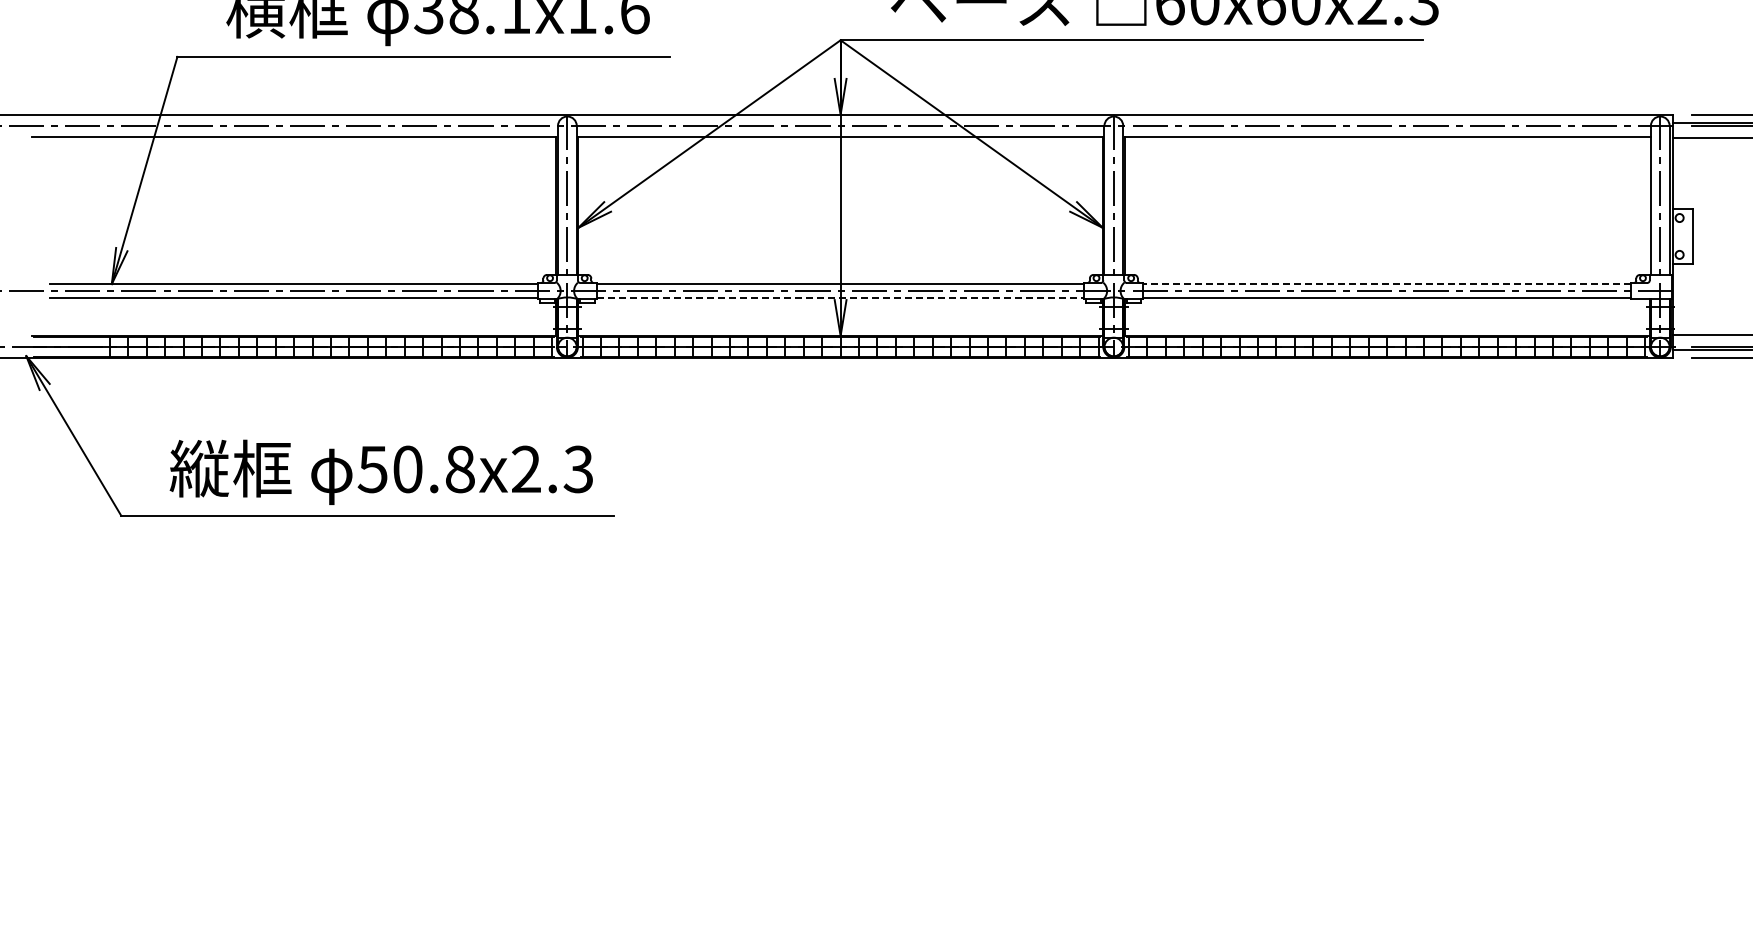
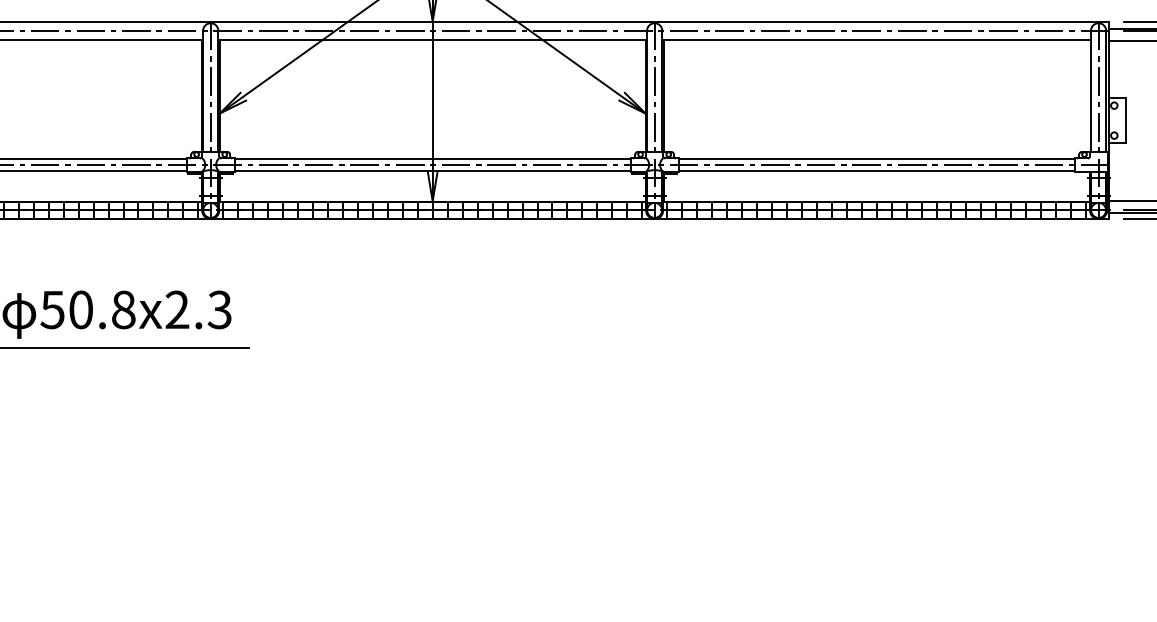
line: (1387, 284) -> (876, 159), dashed -> solid
line: (840, 298) -> (432, 171), dashed -> solid

